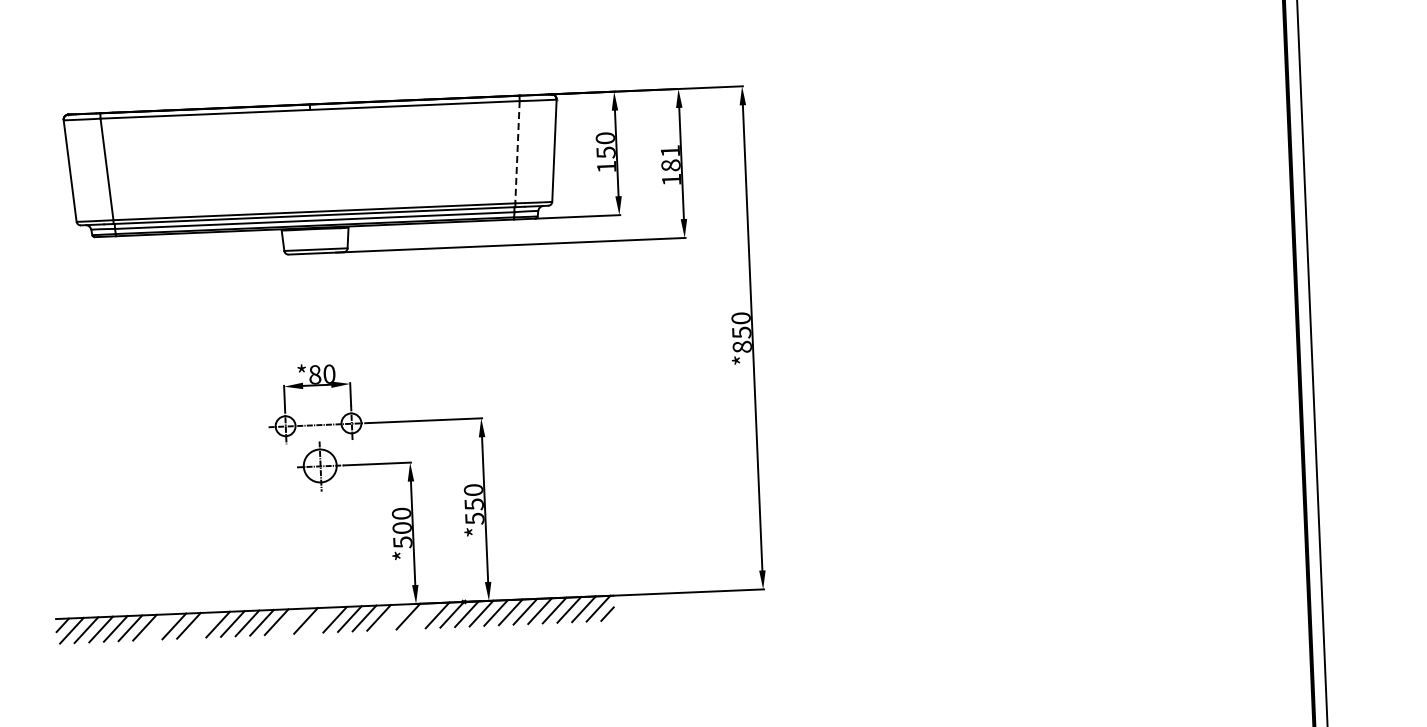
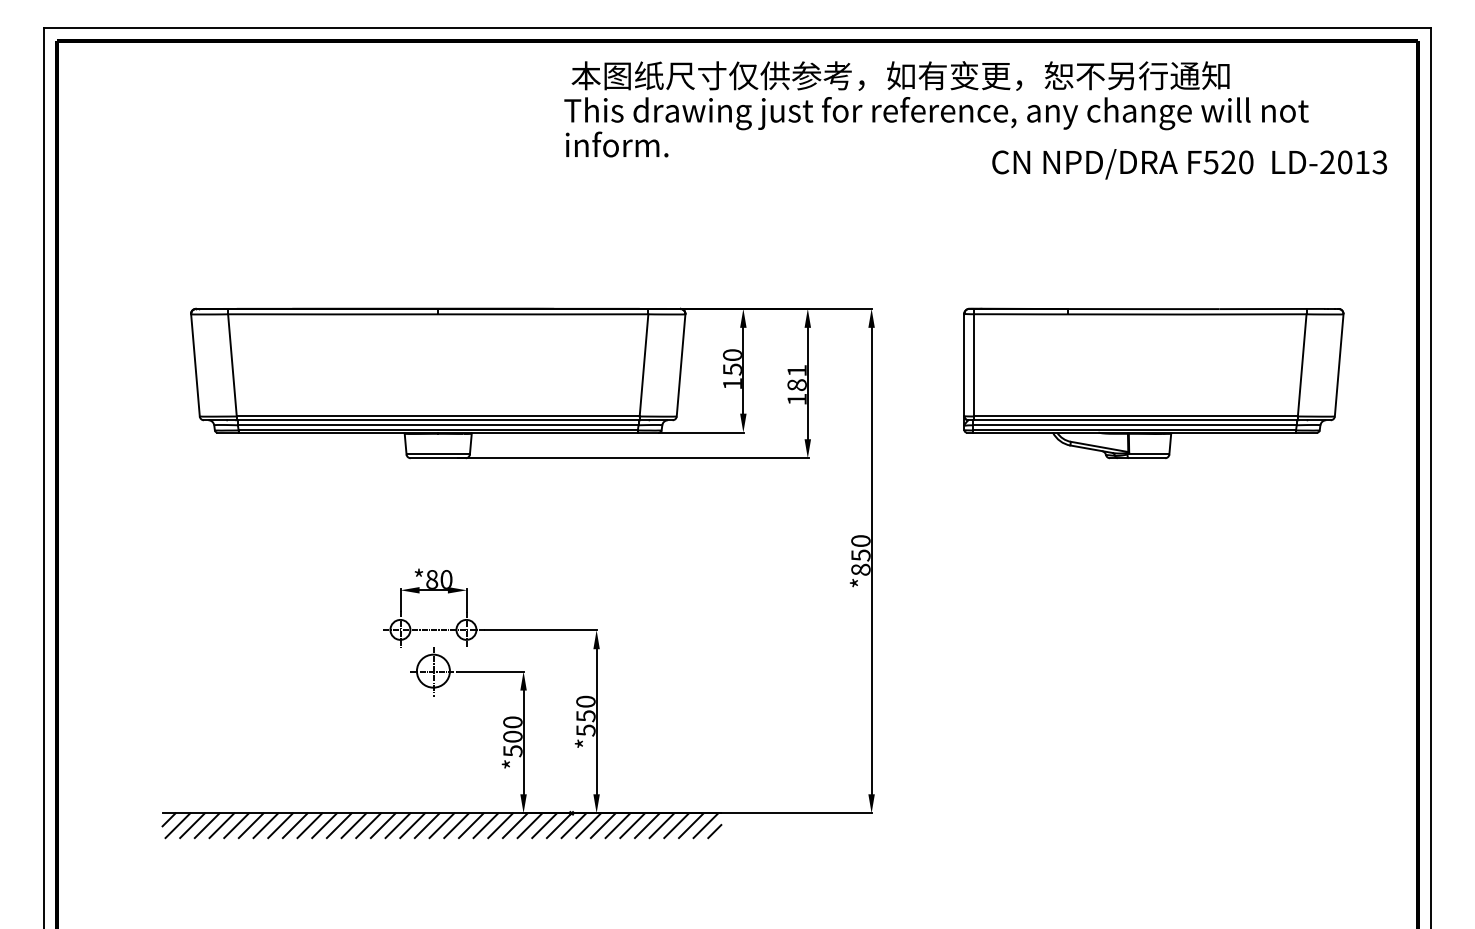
part: (1026, 148) -> (1153, 383), added
line: (516, 152) -> (643, 365), dashed -> solid
line: (422, 615) -> (529, 825), added
line: (393, 617) -> (500, 825), added
line: (319, 620) -> (426, 825), added
line: (290, 621) -> (397, 825), added
line: (203, 625) -> (309, 825), added
line: (159, 626) -> (265, 825), added

